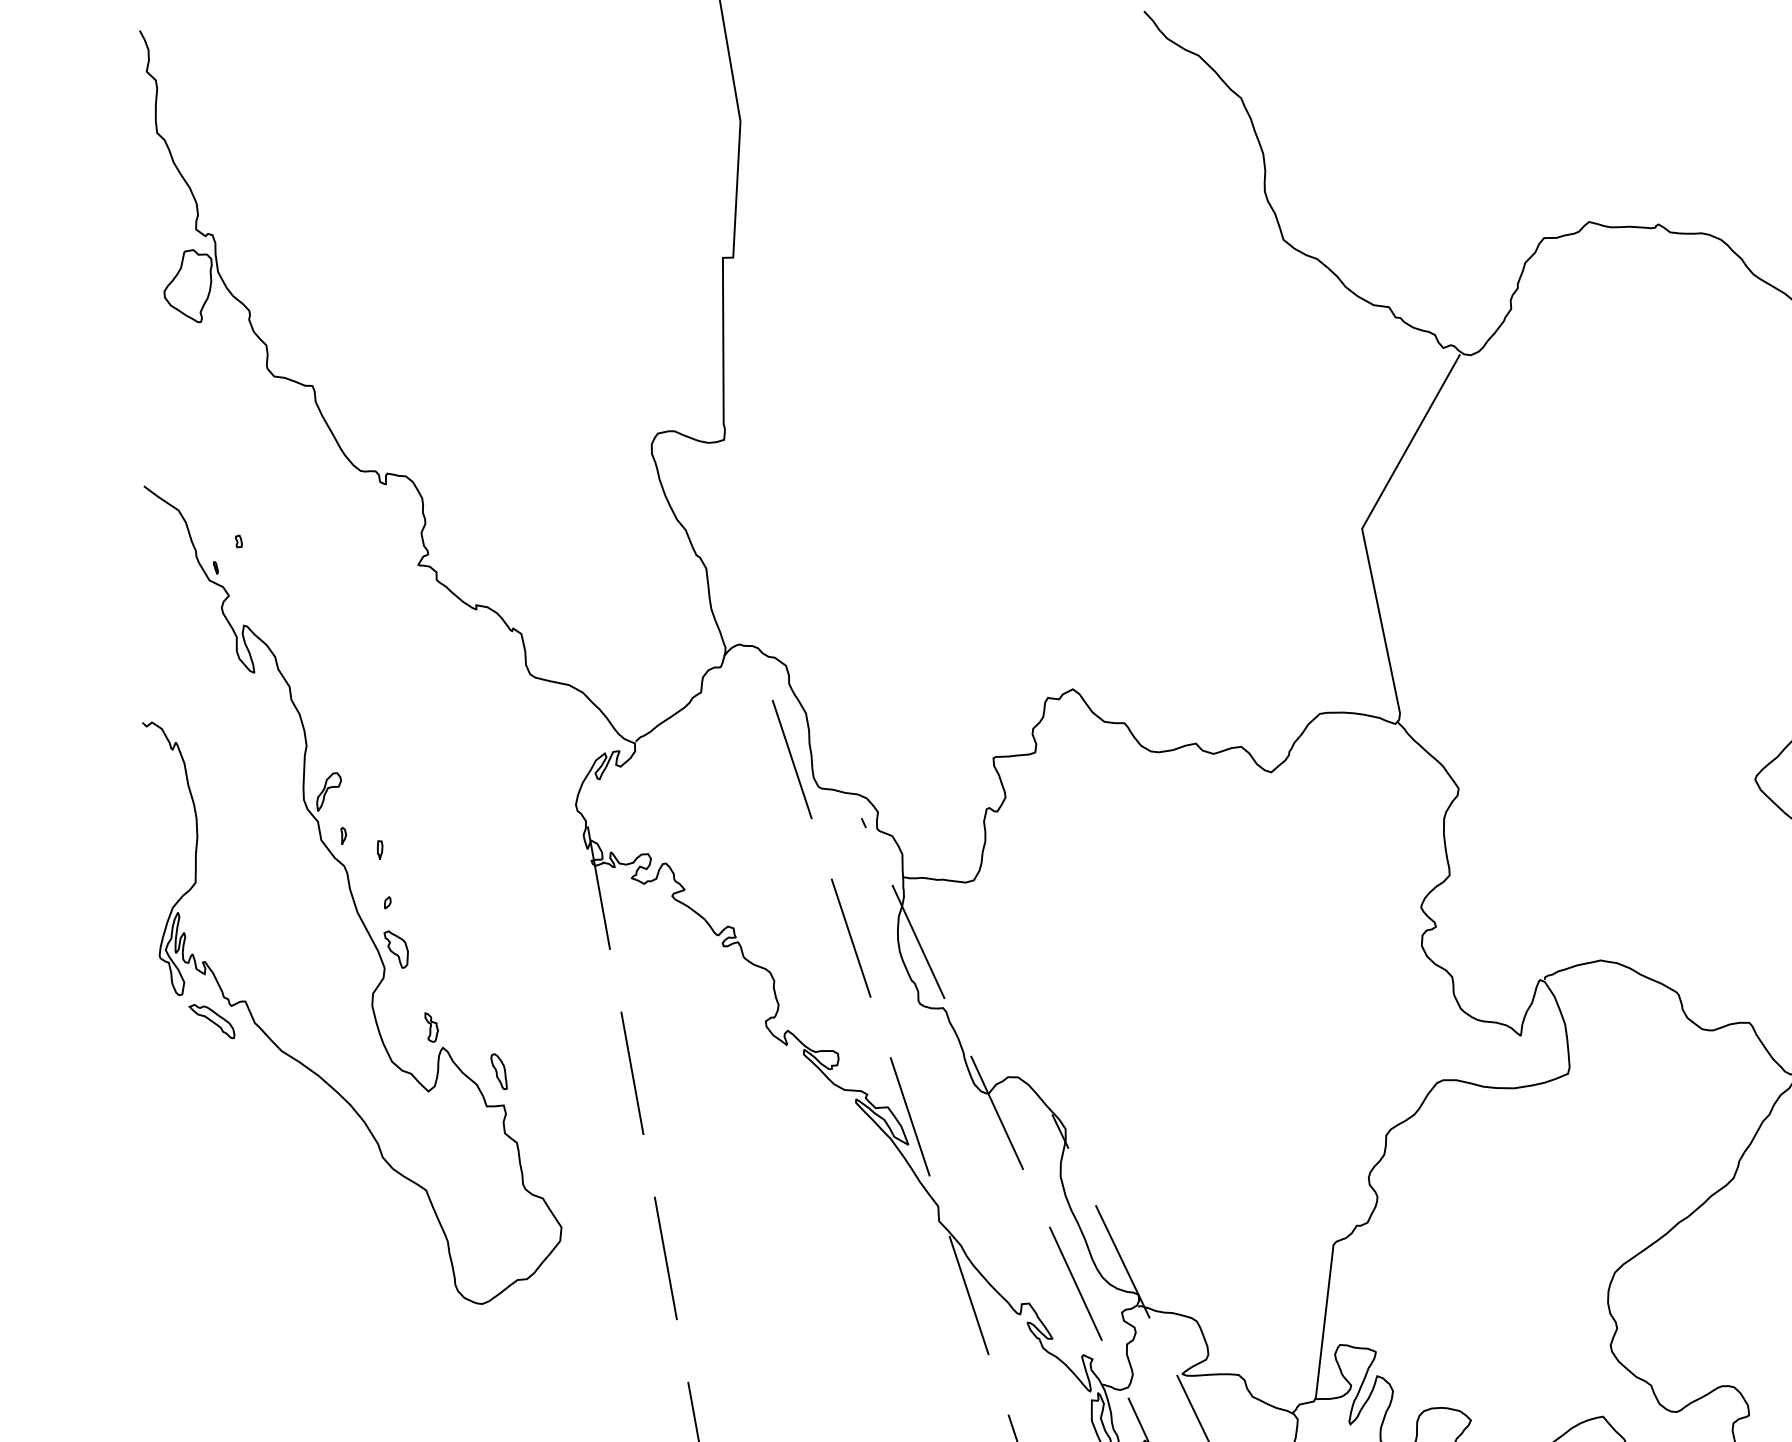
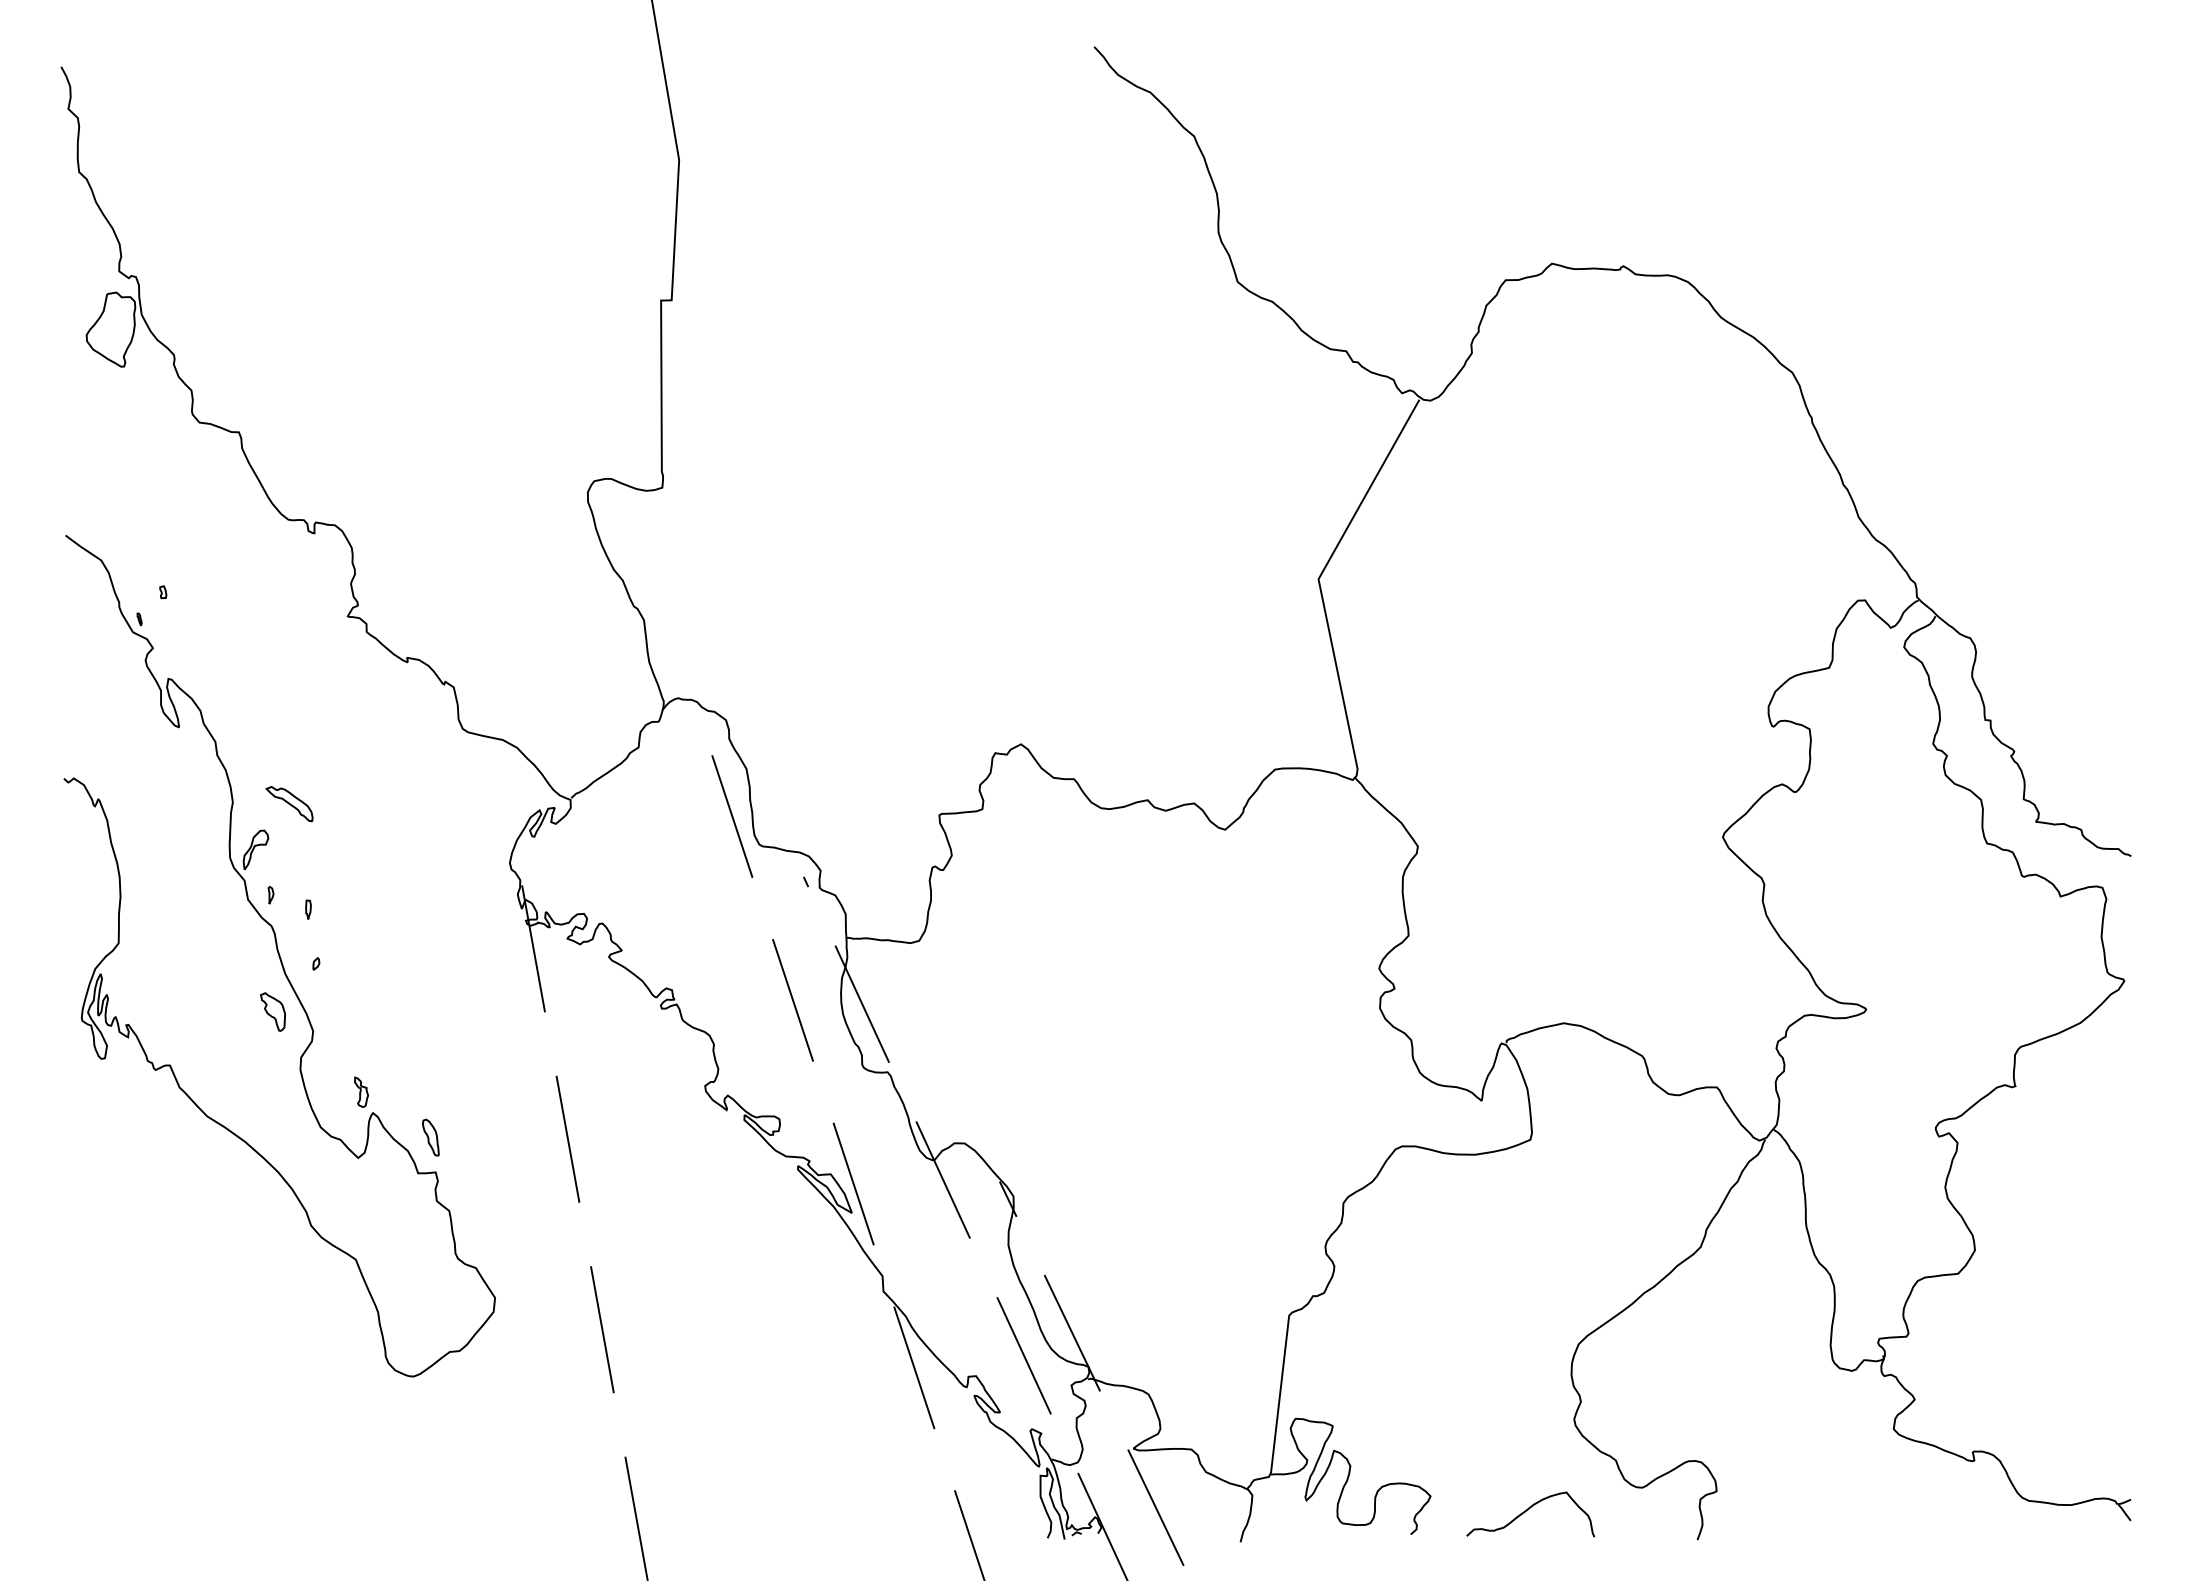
part: (395, 949) -> (272, 1011), moved
part: (211, 1021) -> (289, 804), moved

